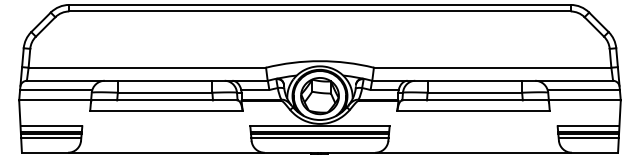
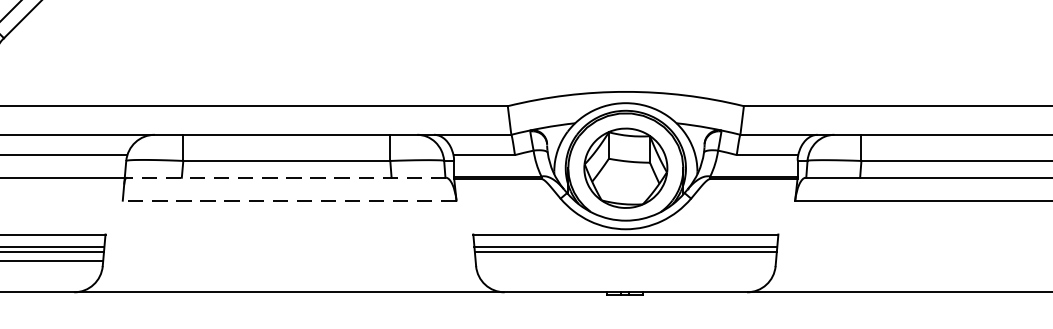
line: (165, 100) -> (287, 177), solid -> dashed
line: (165, 110) -> (287, 199), solid -> dashed
line: (319, 138) -> (624, 261), removed

